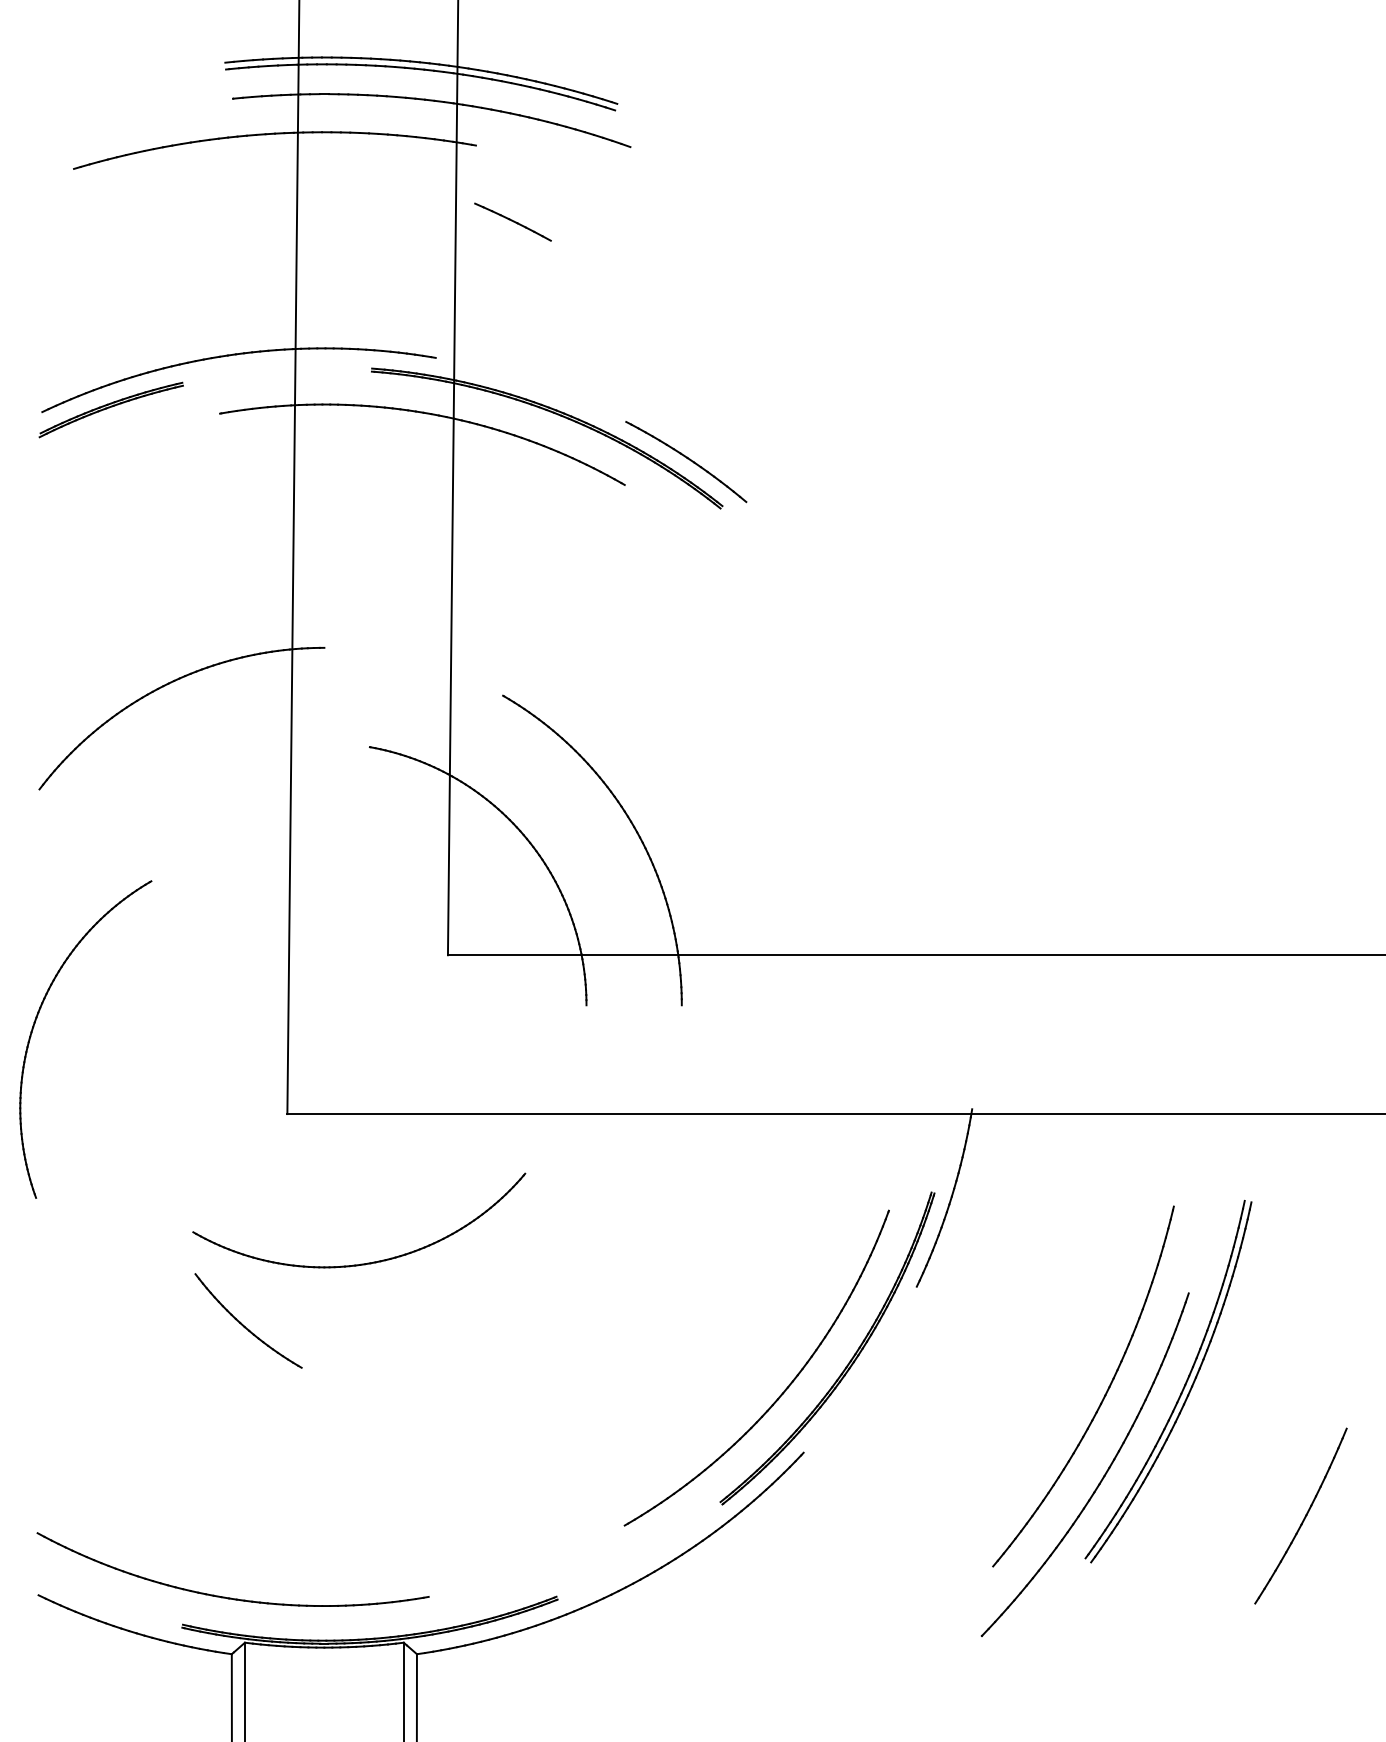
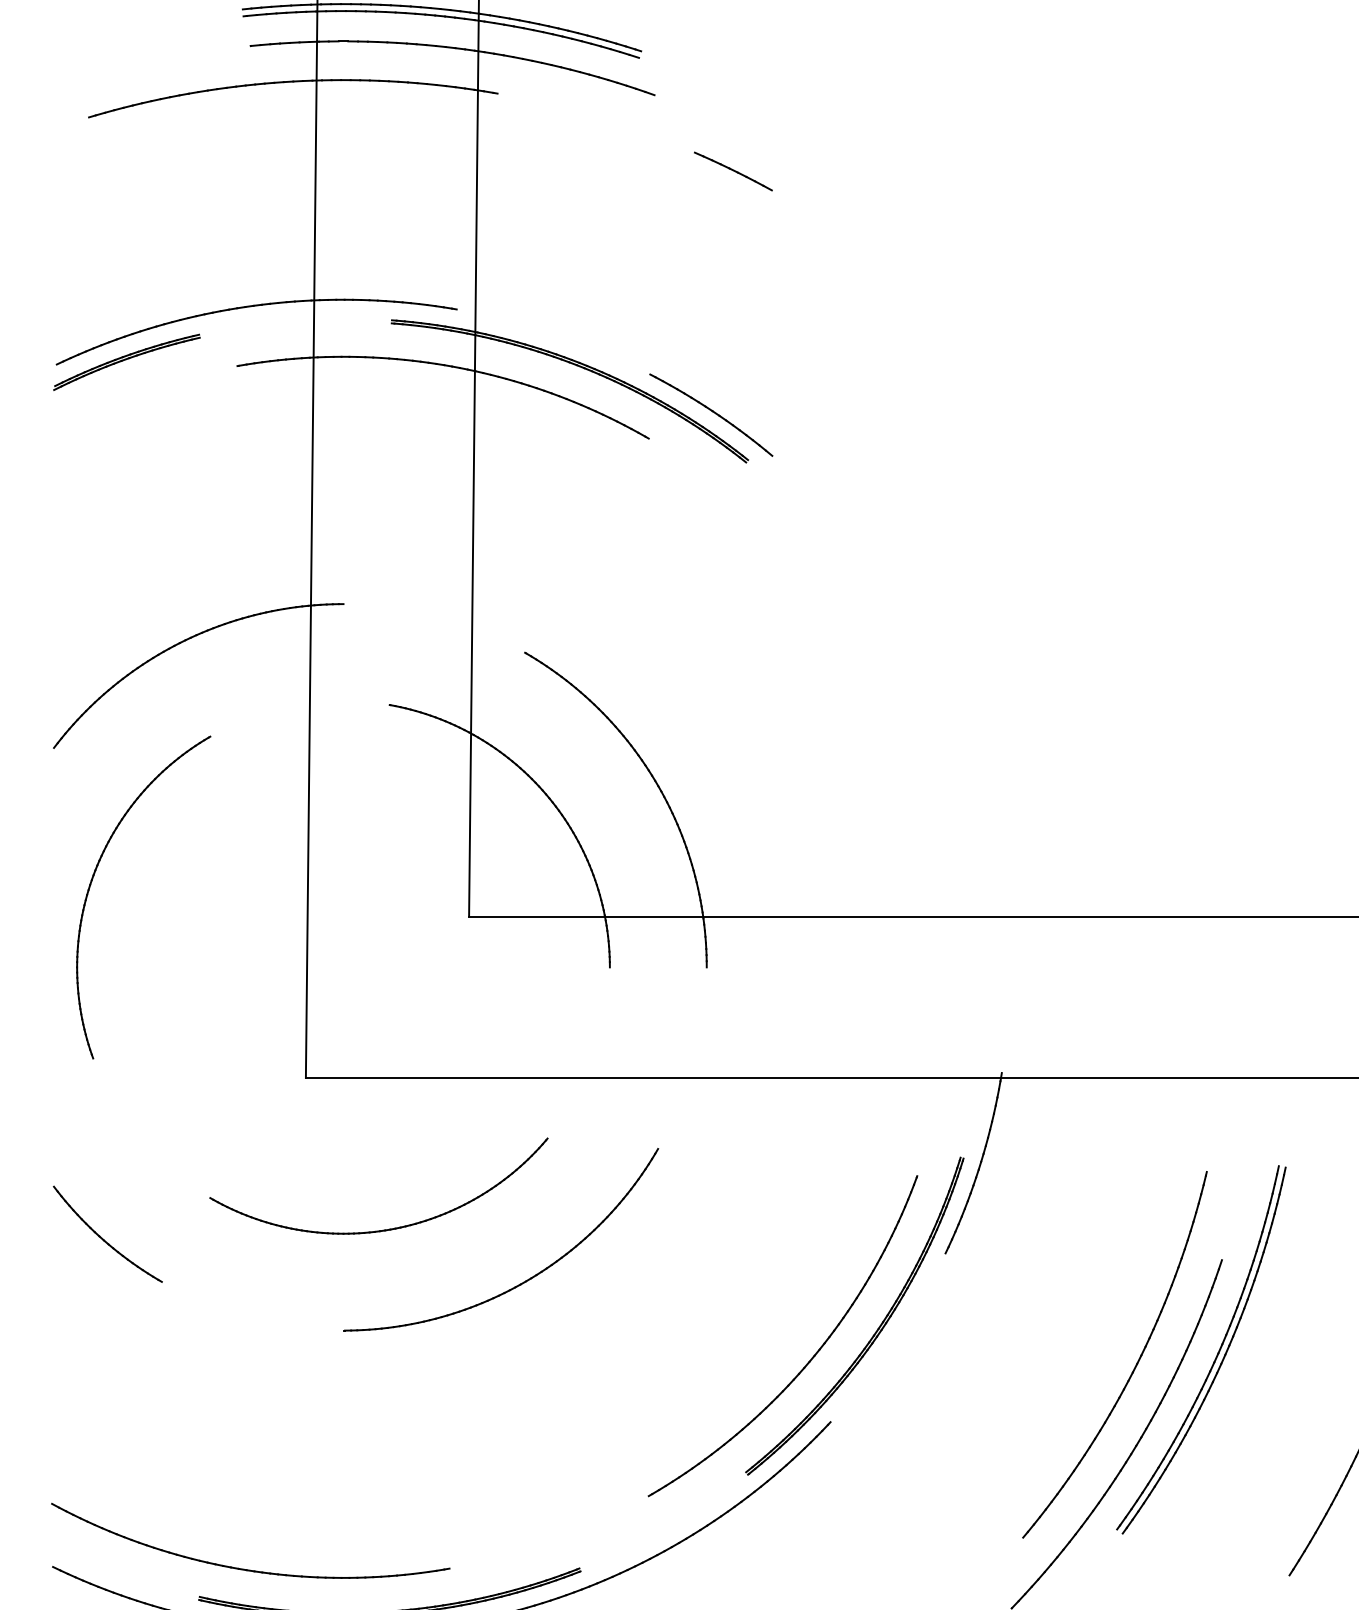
line: (512, 221) -> (732, 170), moved
part: (37, 1018) -> (94, 876), moved
part: (504, 1312) -> (526, 1279), added
part: (243, 1324) -> (102, 1237), moved

